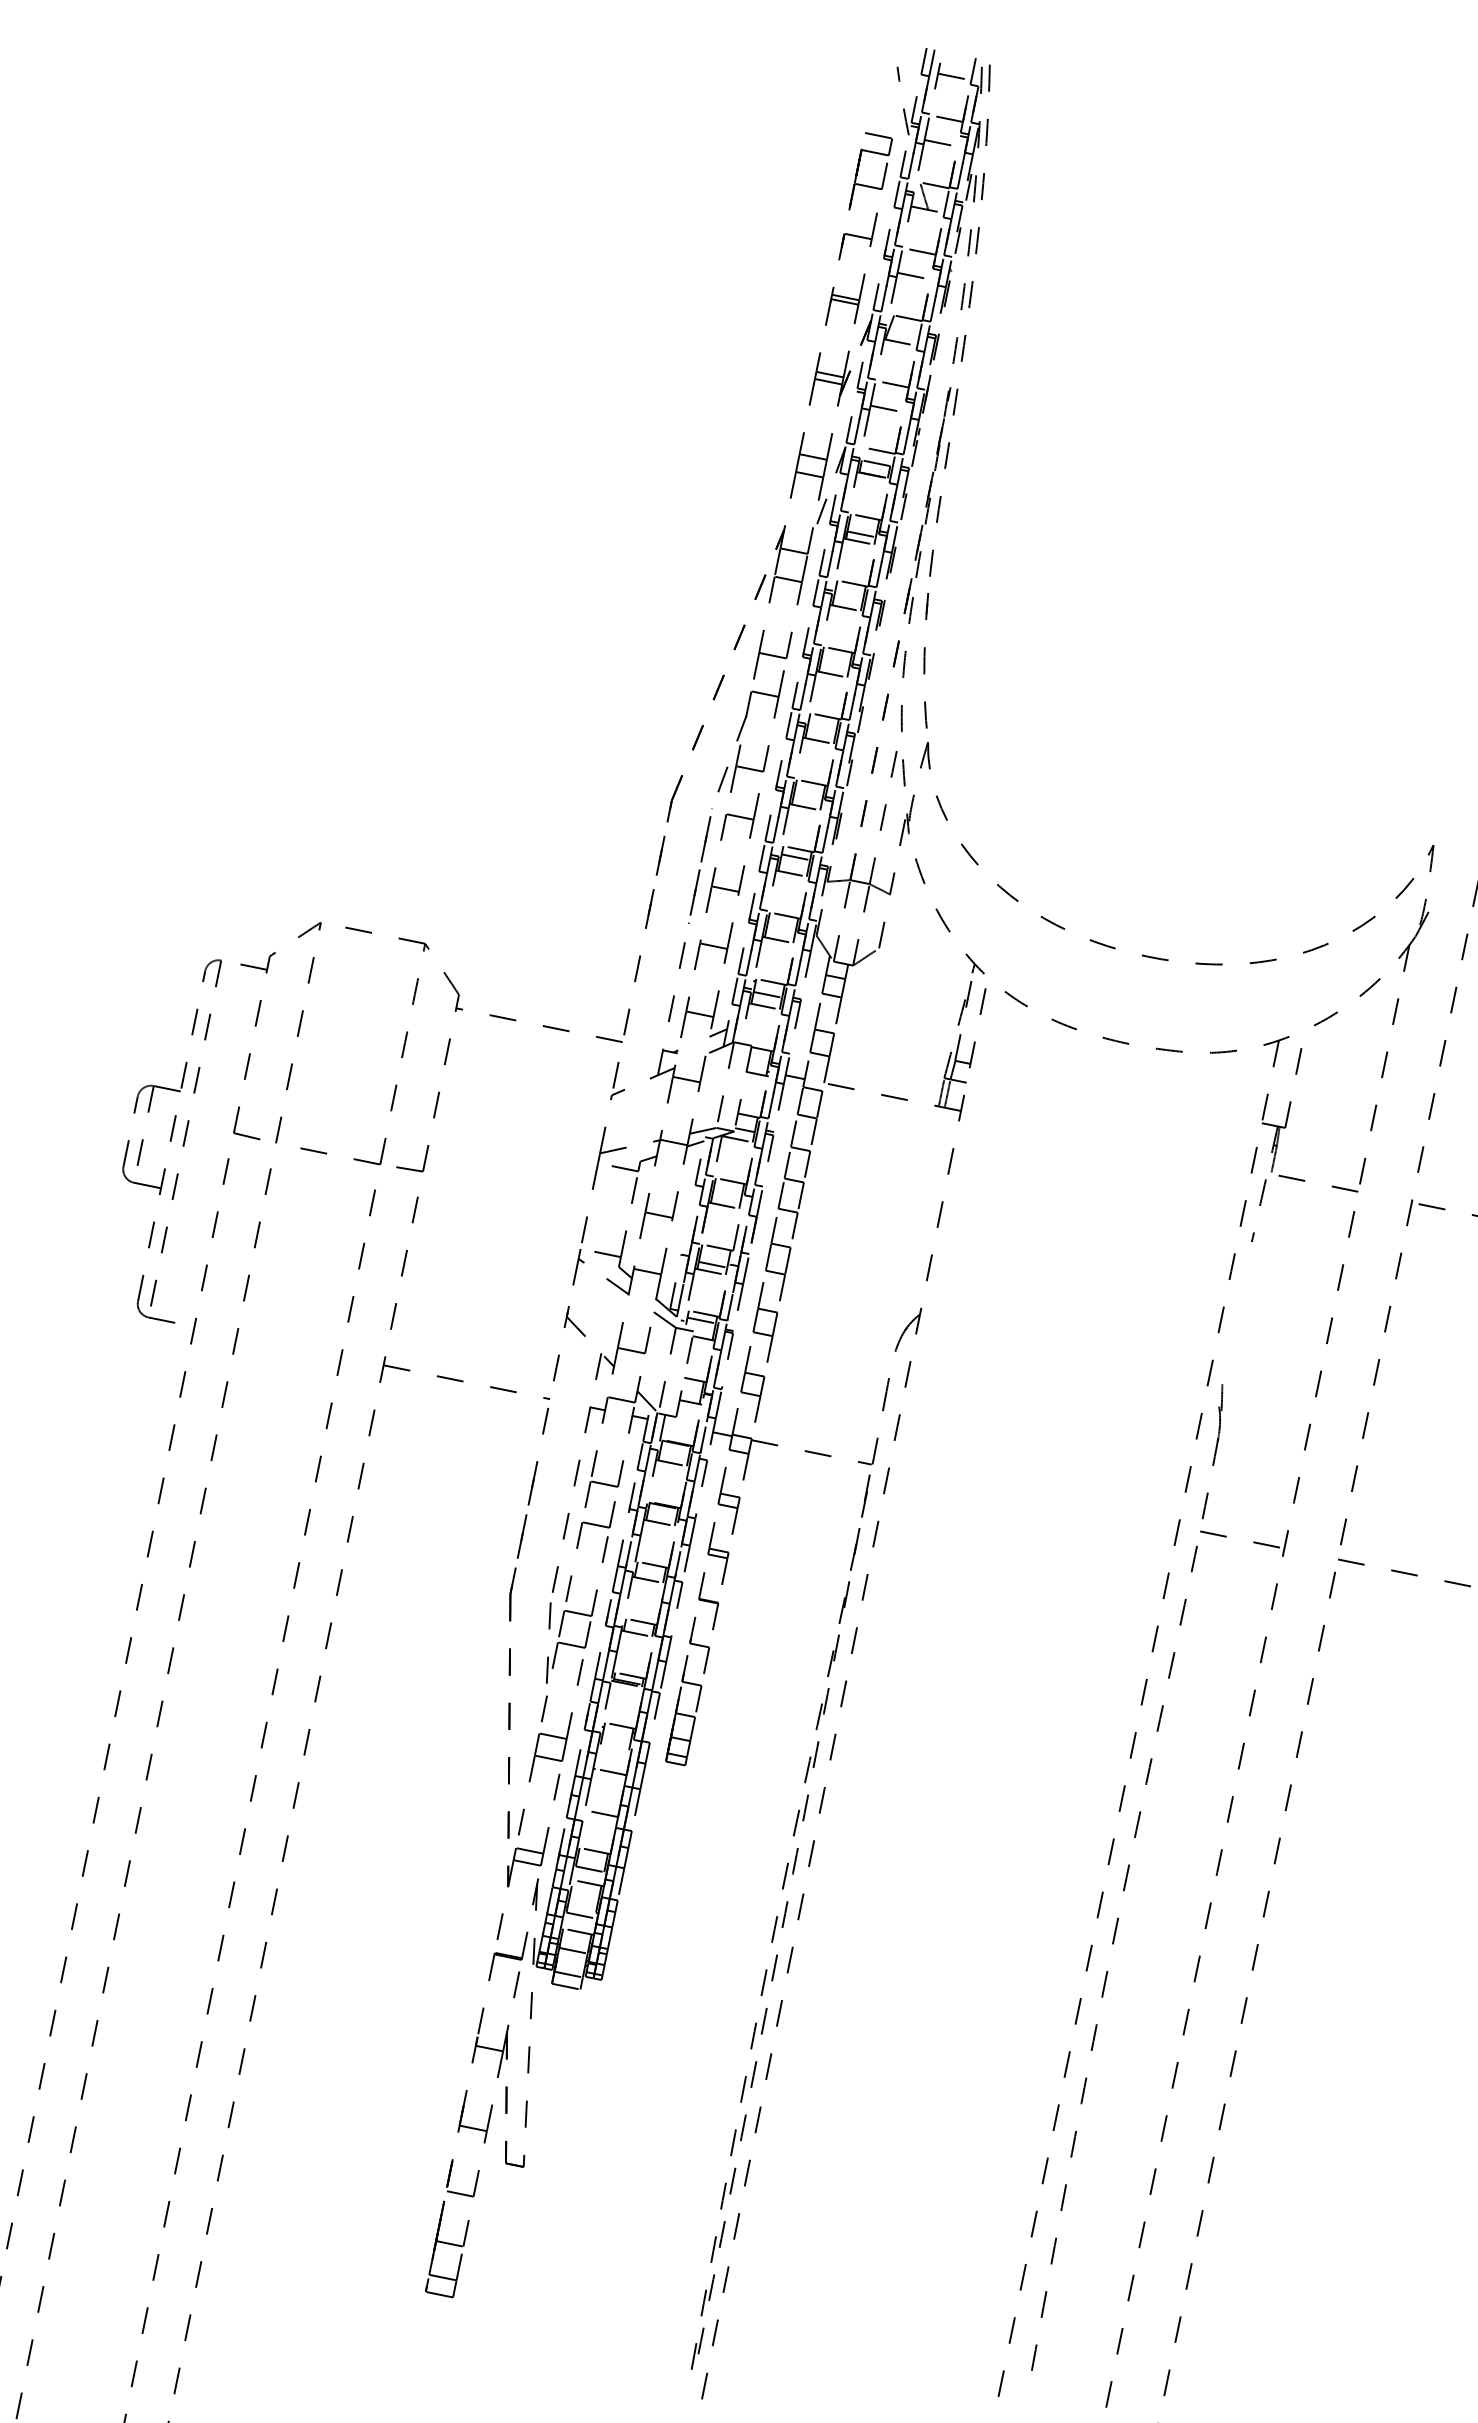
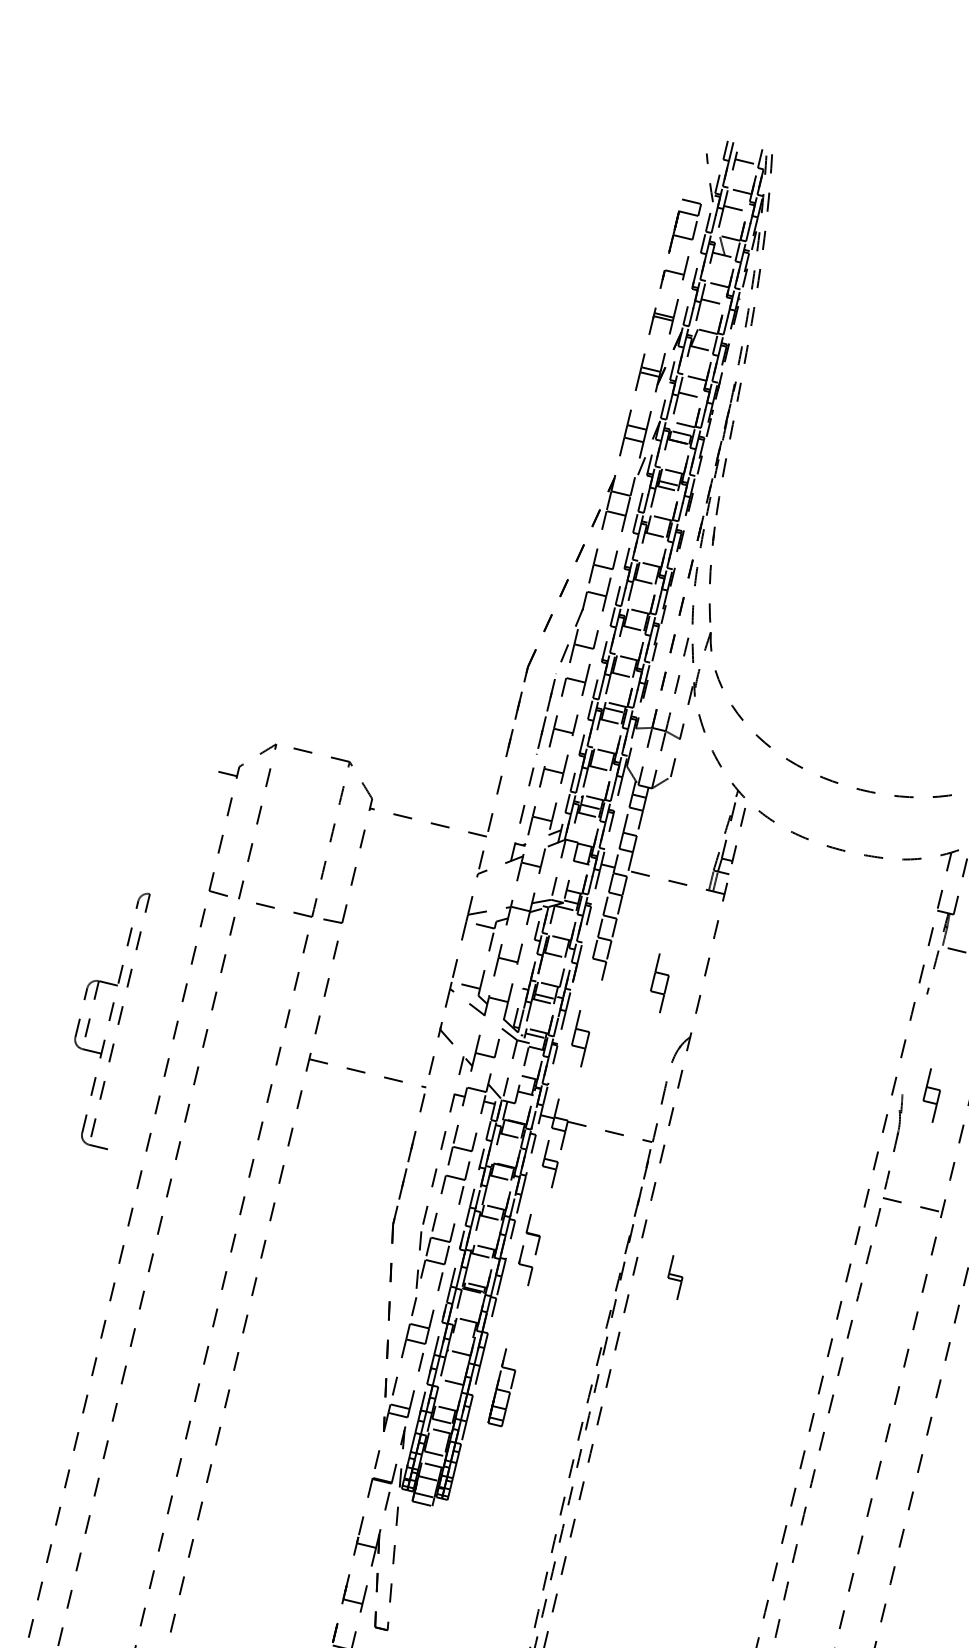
part: (171, 1141) -> (110, 1020), moved
part: (778, 1259) -> (659, 983), moved
part: (752, 1384) -> (931, 1095), moved
part: (718, 1553) -> (675, 1277), moved
part: (683, 1710) -> (502, 1387), moved

